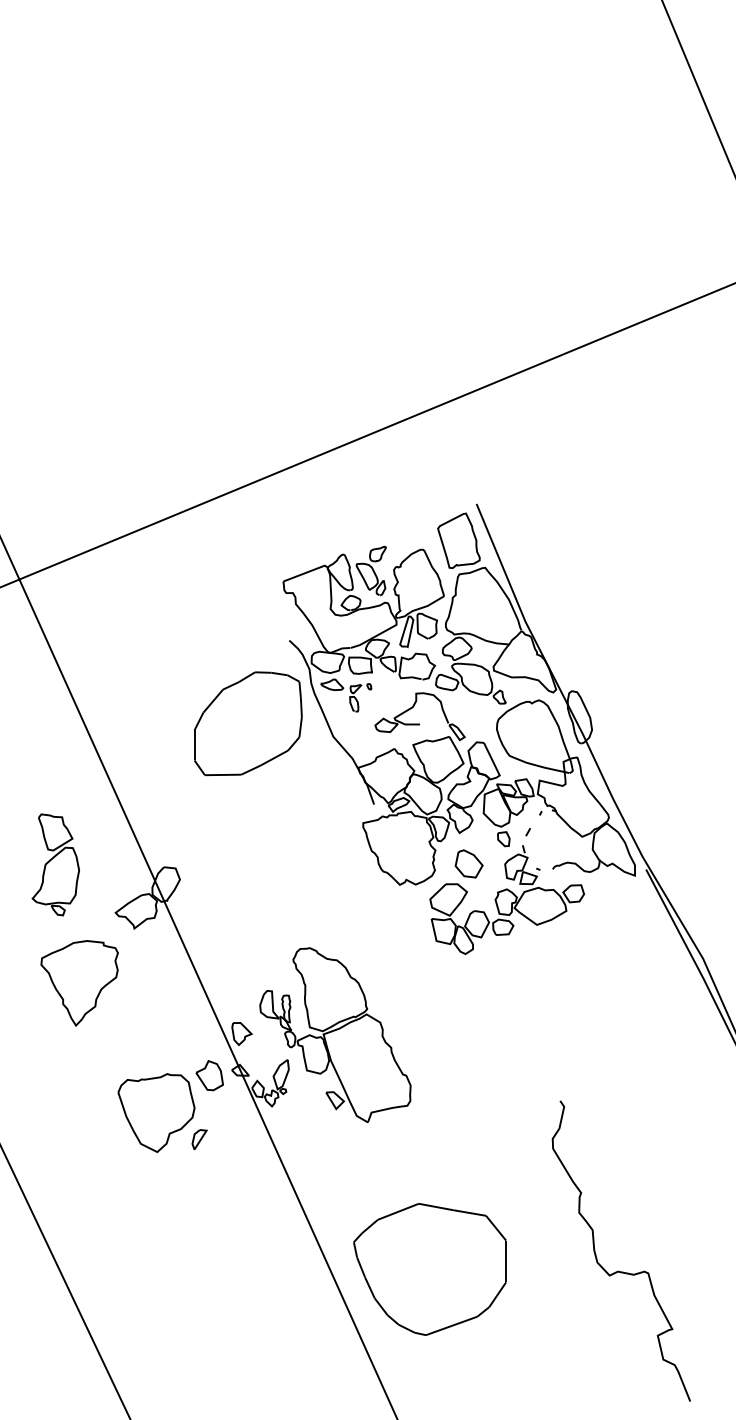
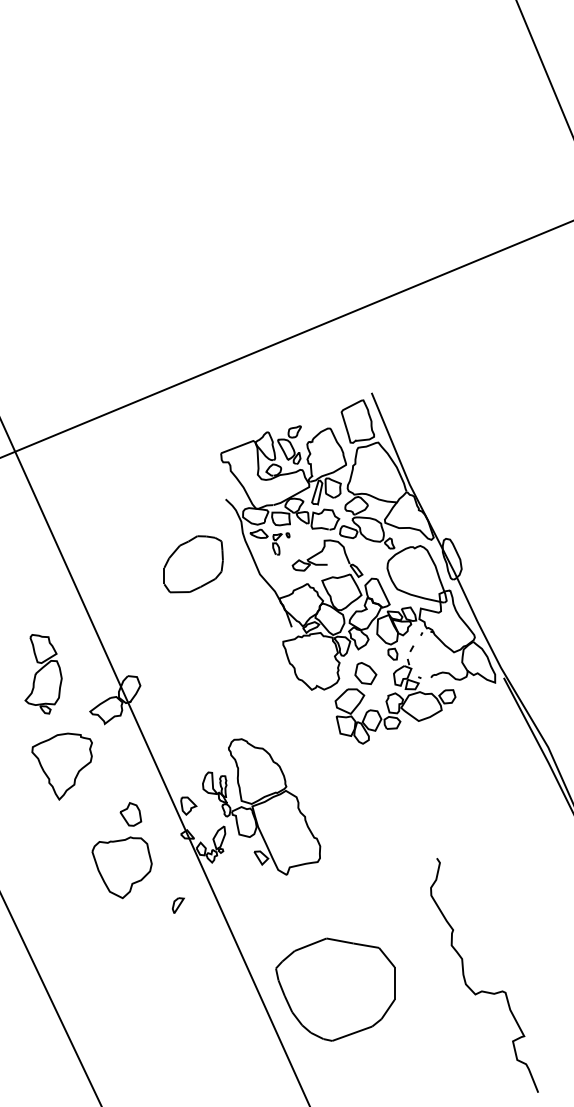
part: (248, 723) -> (193, 564), size x0.7
part: (209, 1075) -> (130, 814), moved
part: (199, 1139) -> (178, 905), moved

